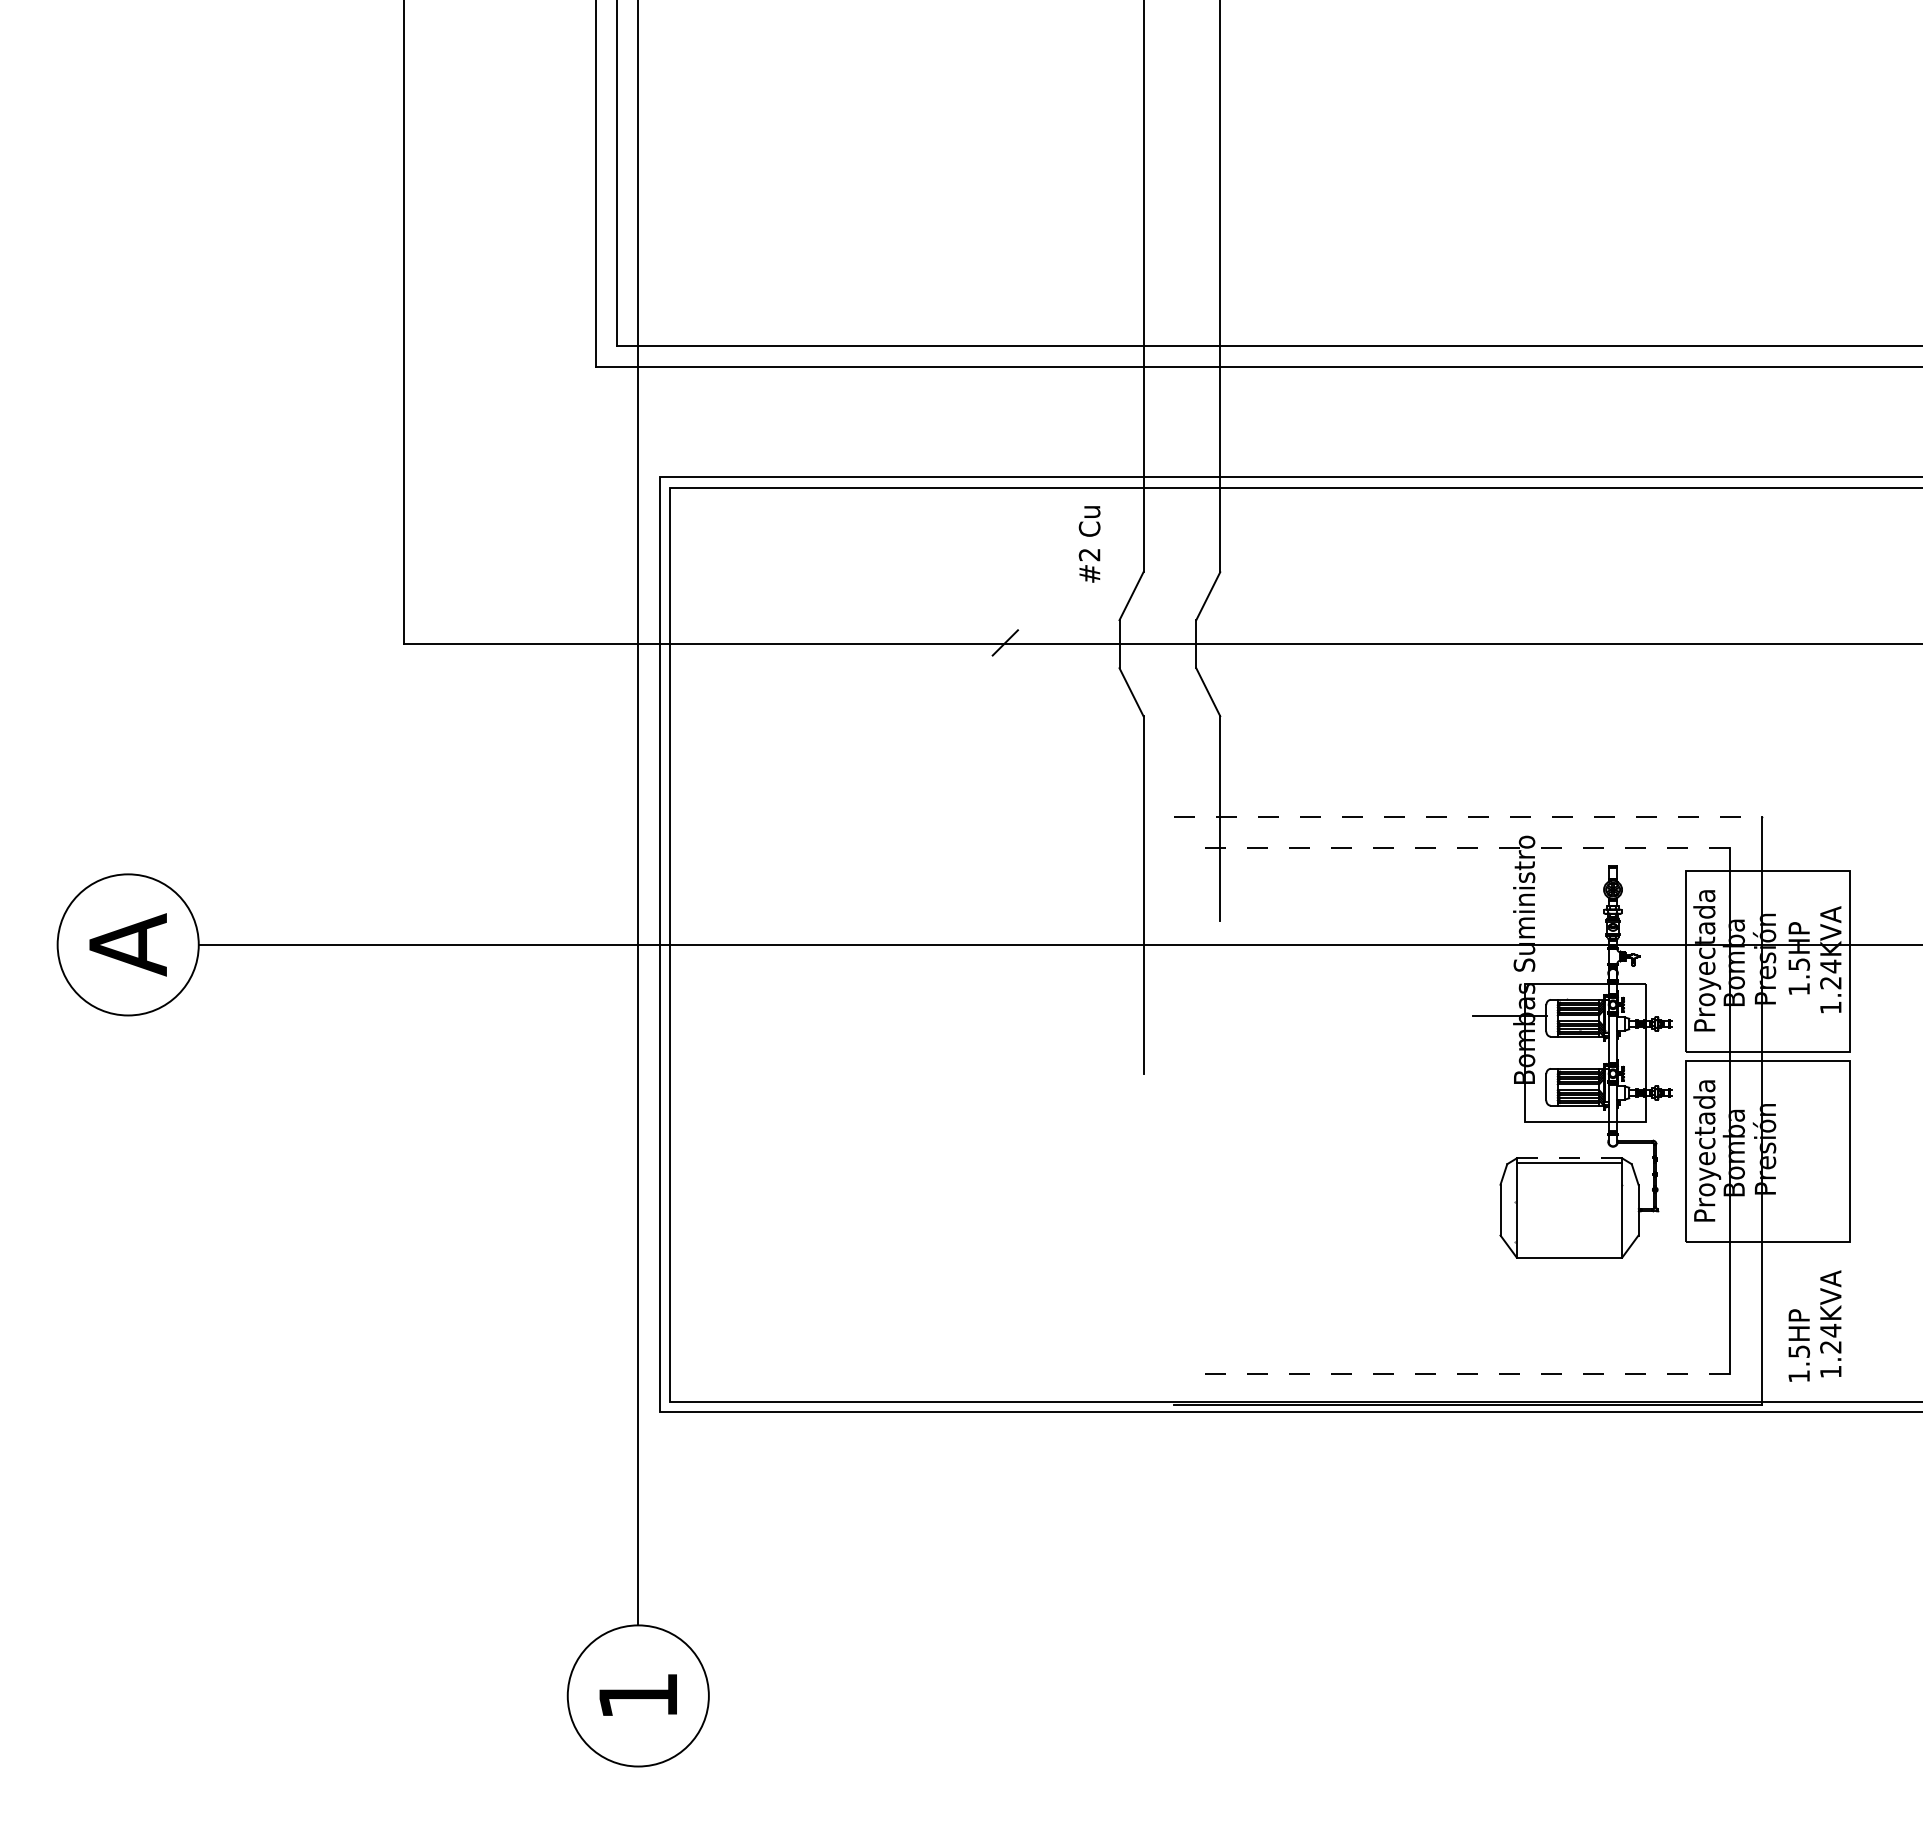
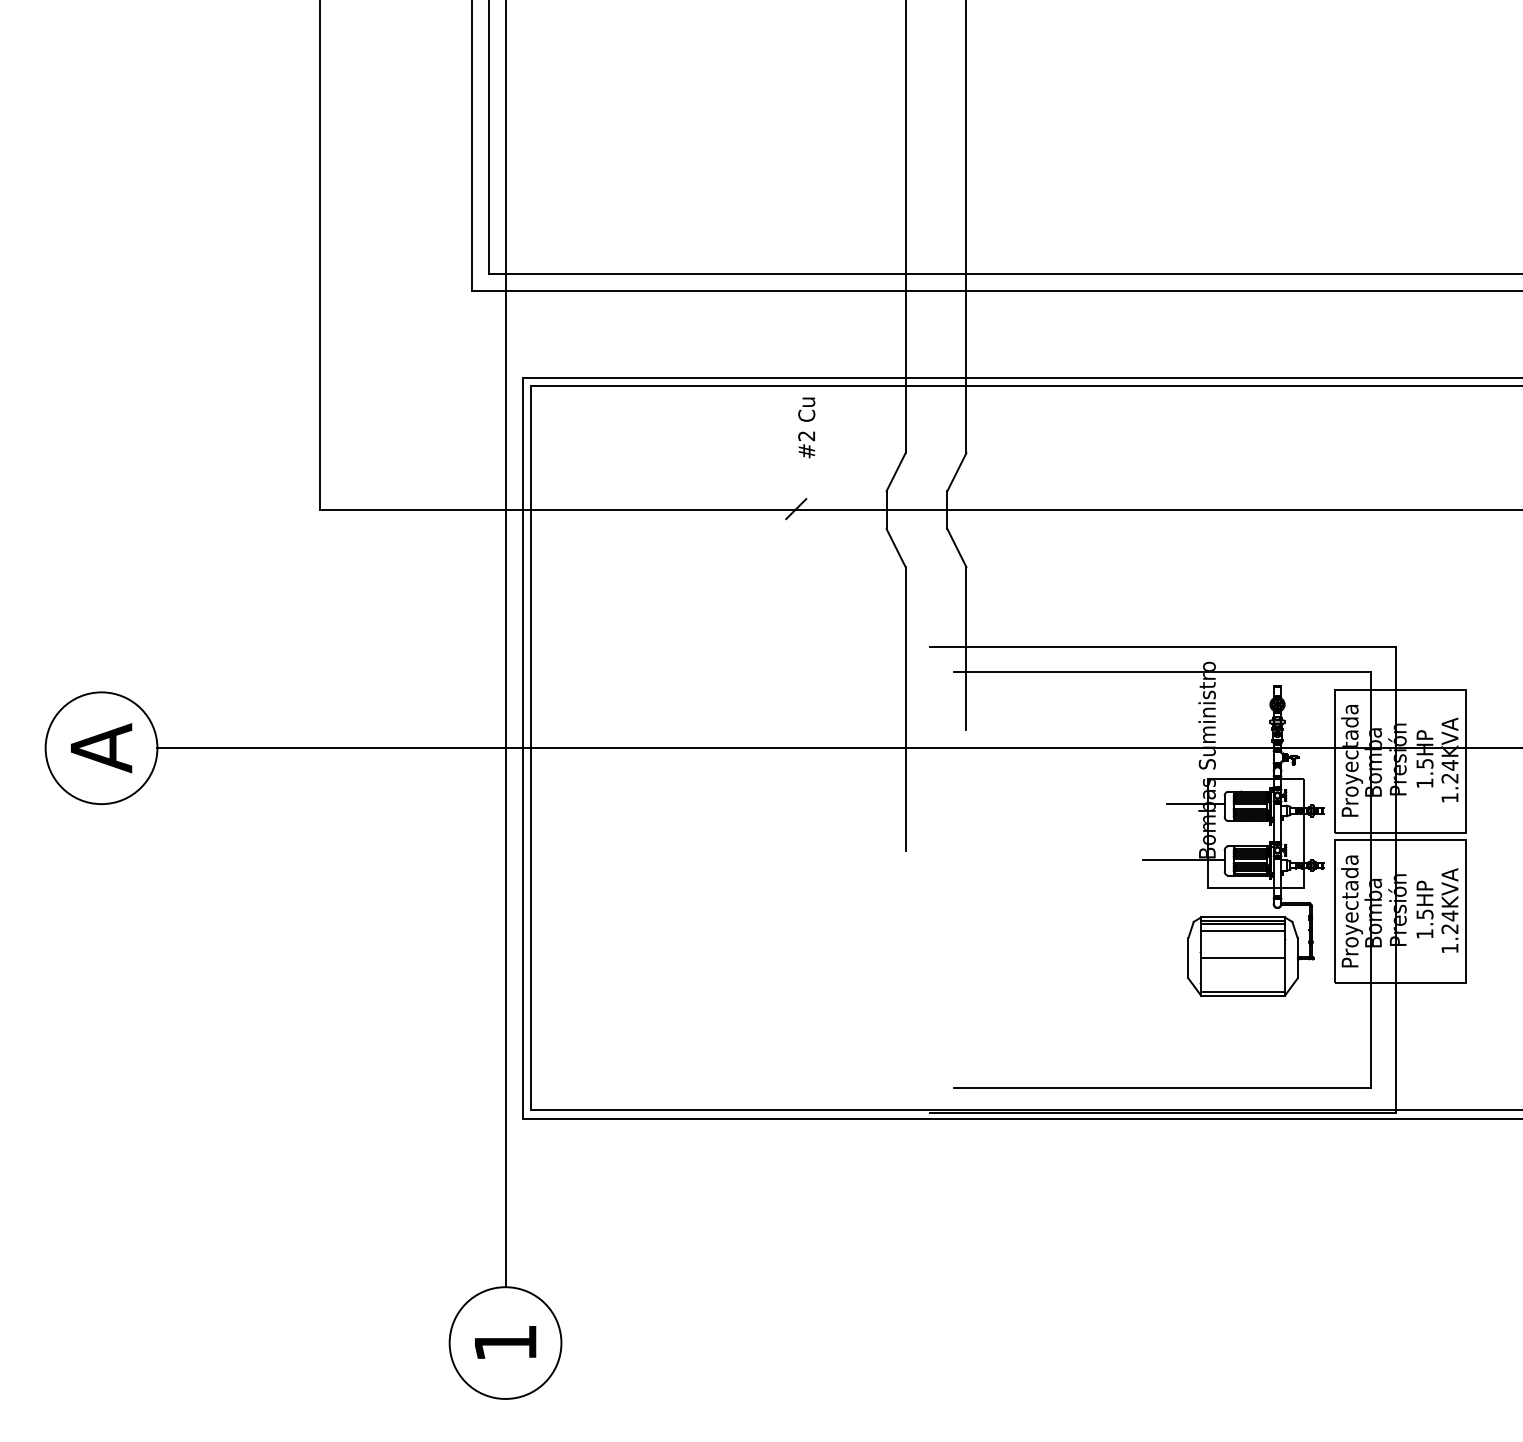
text: (1089, 544) -> (806, 427), moved
line: (1468, 816) -> (1163, 646), dashed -> solid
line: (1467, 848) -> (1162, 671), dashed -> solid
line: (1494, 1086) -> (1183, 860), added
line: (1569, 1158) -> (1243, 917), dashed -> solid
line: (1569, 1167) -> (1243, 924), added
line: (1569, 1175) -> (1243, 930), added
line: (1569, 1210) -> (1243, 958), added
line: (1569, 1253) -> (1243, 992), added
text: (1830, 1323) -> (1449, 910), moved
text: (1798, 1345) -> (1424, 909), moved
line: (1467, 1373) -> (1162, 1087), dashed -> solid

